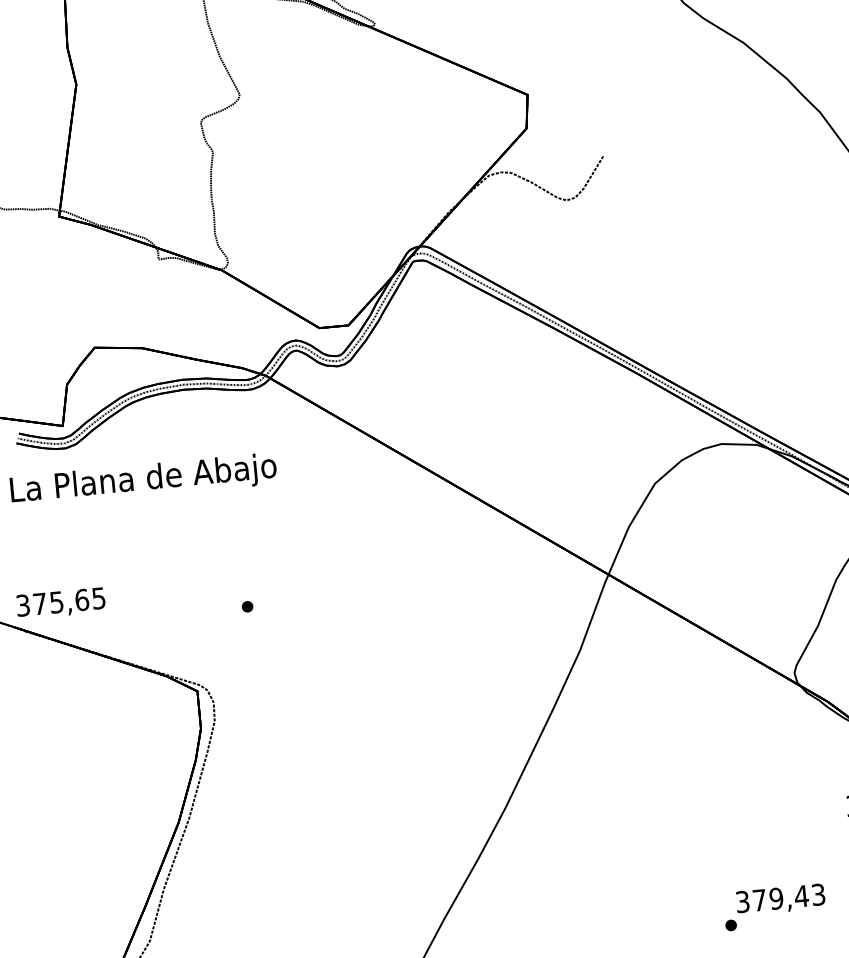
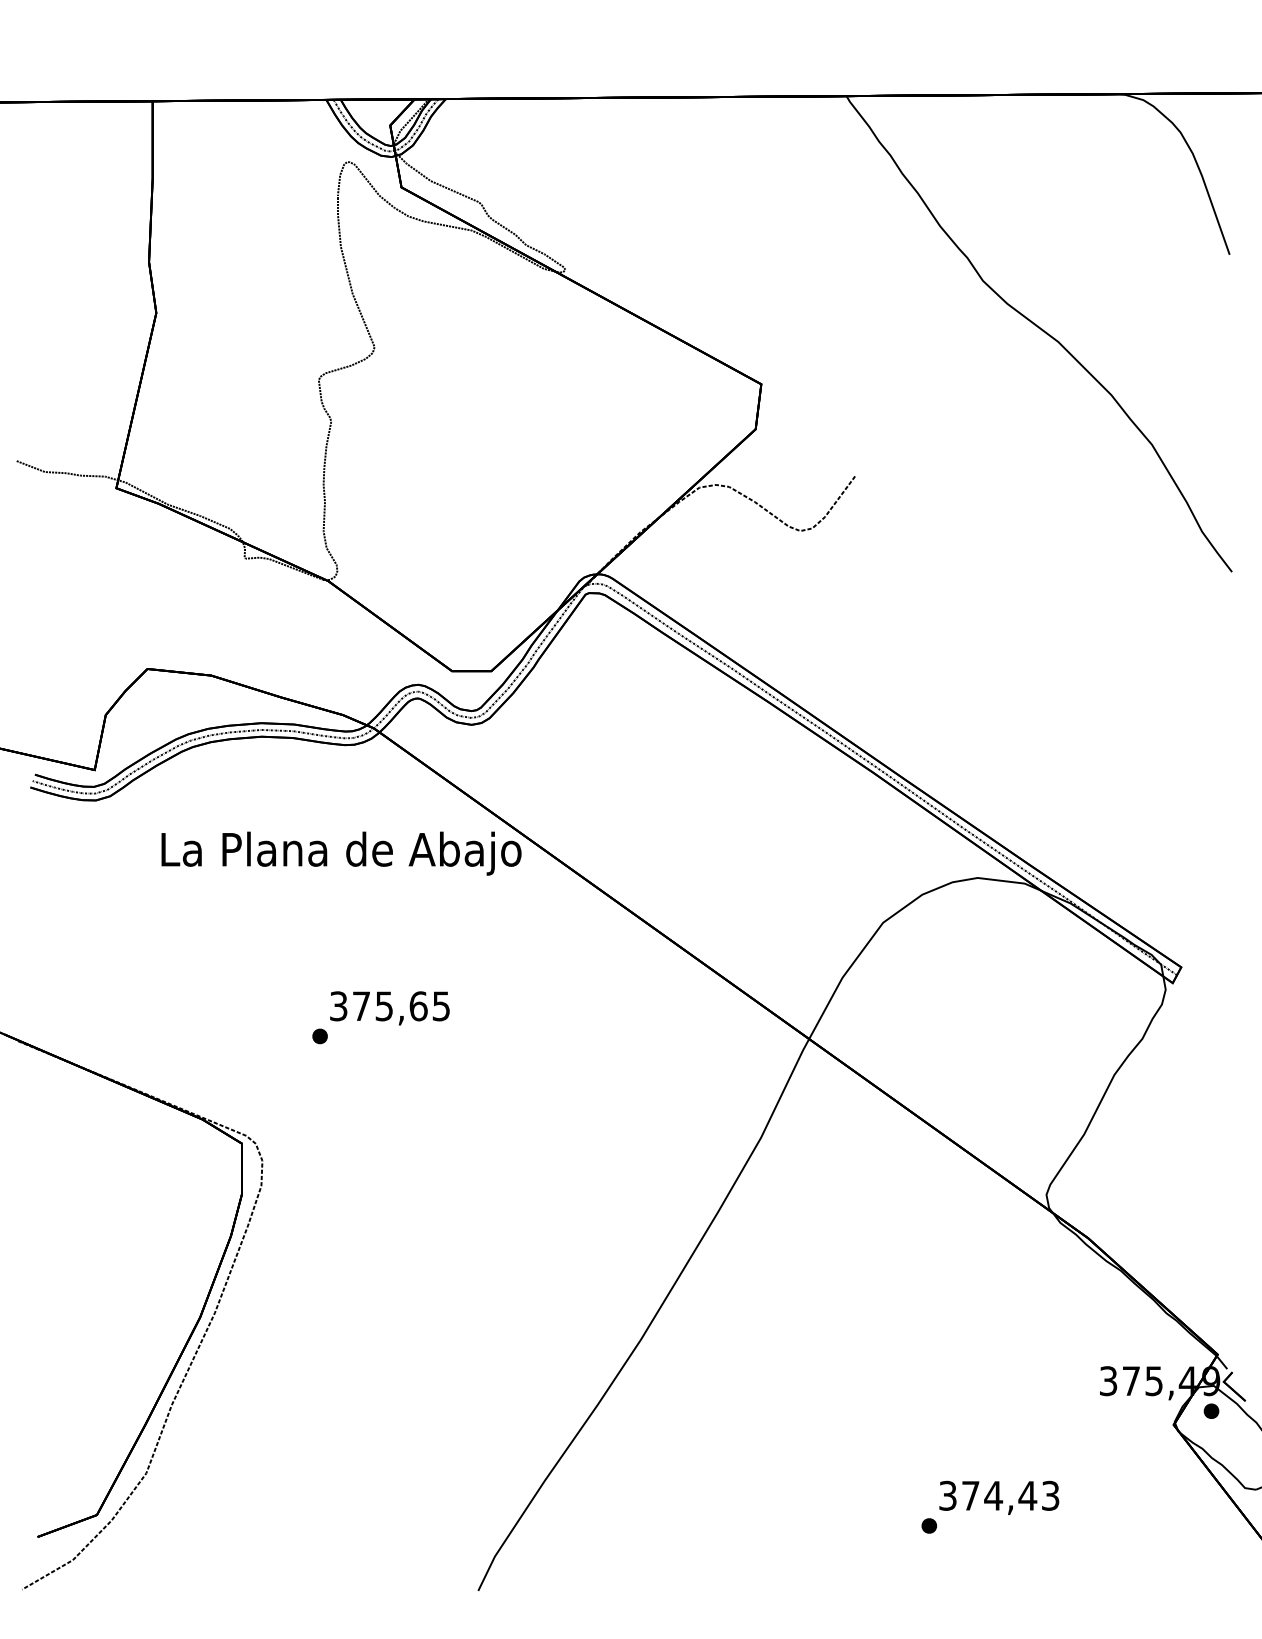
text: (143, 480) -> (341, 853), moved
text: (60, 603) -> (389, 1008), moved
text: (776, 898) -> (993, 1495), 379,43 -> 374,43

